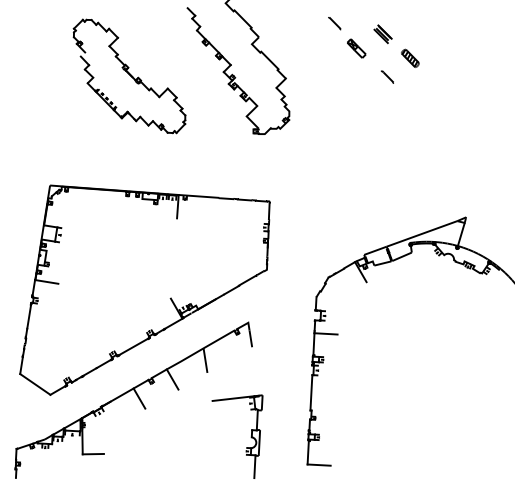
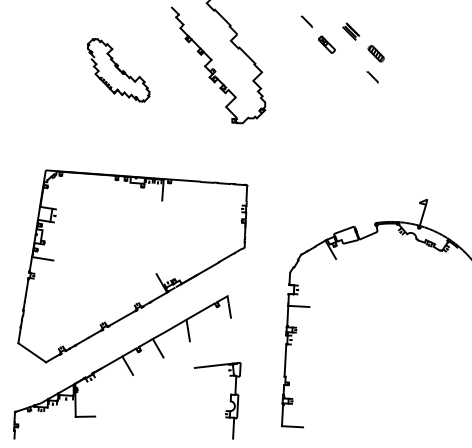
part: (129, 76) -> (118, 70), size x0.6
line: (386, 76) -> (371, 76), moved
line: (421, 233) -> (386, 214), removed

